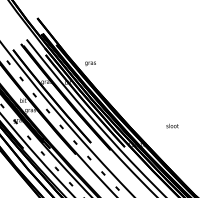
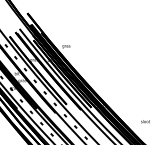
text: (172, 125) -> (145, 121), moved

